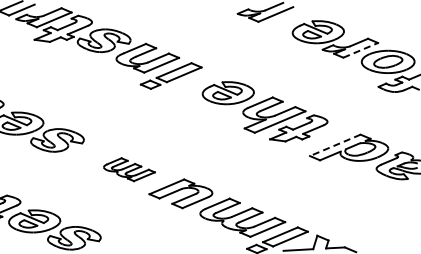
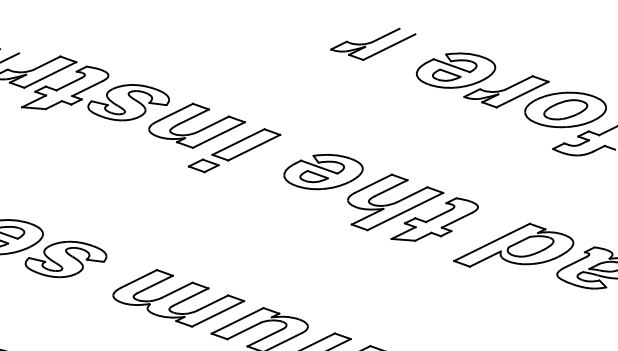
line: (360, 50) -> (522, 94), dashed -> solid
line: (334, 145) -> (490, 242), dashed -> solid
part: (129, 169) -> (178, 297), size x1.67

